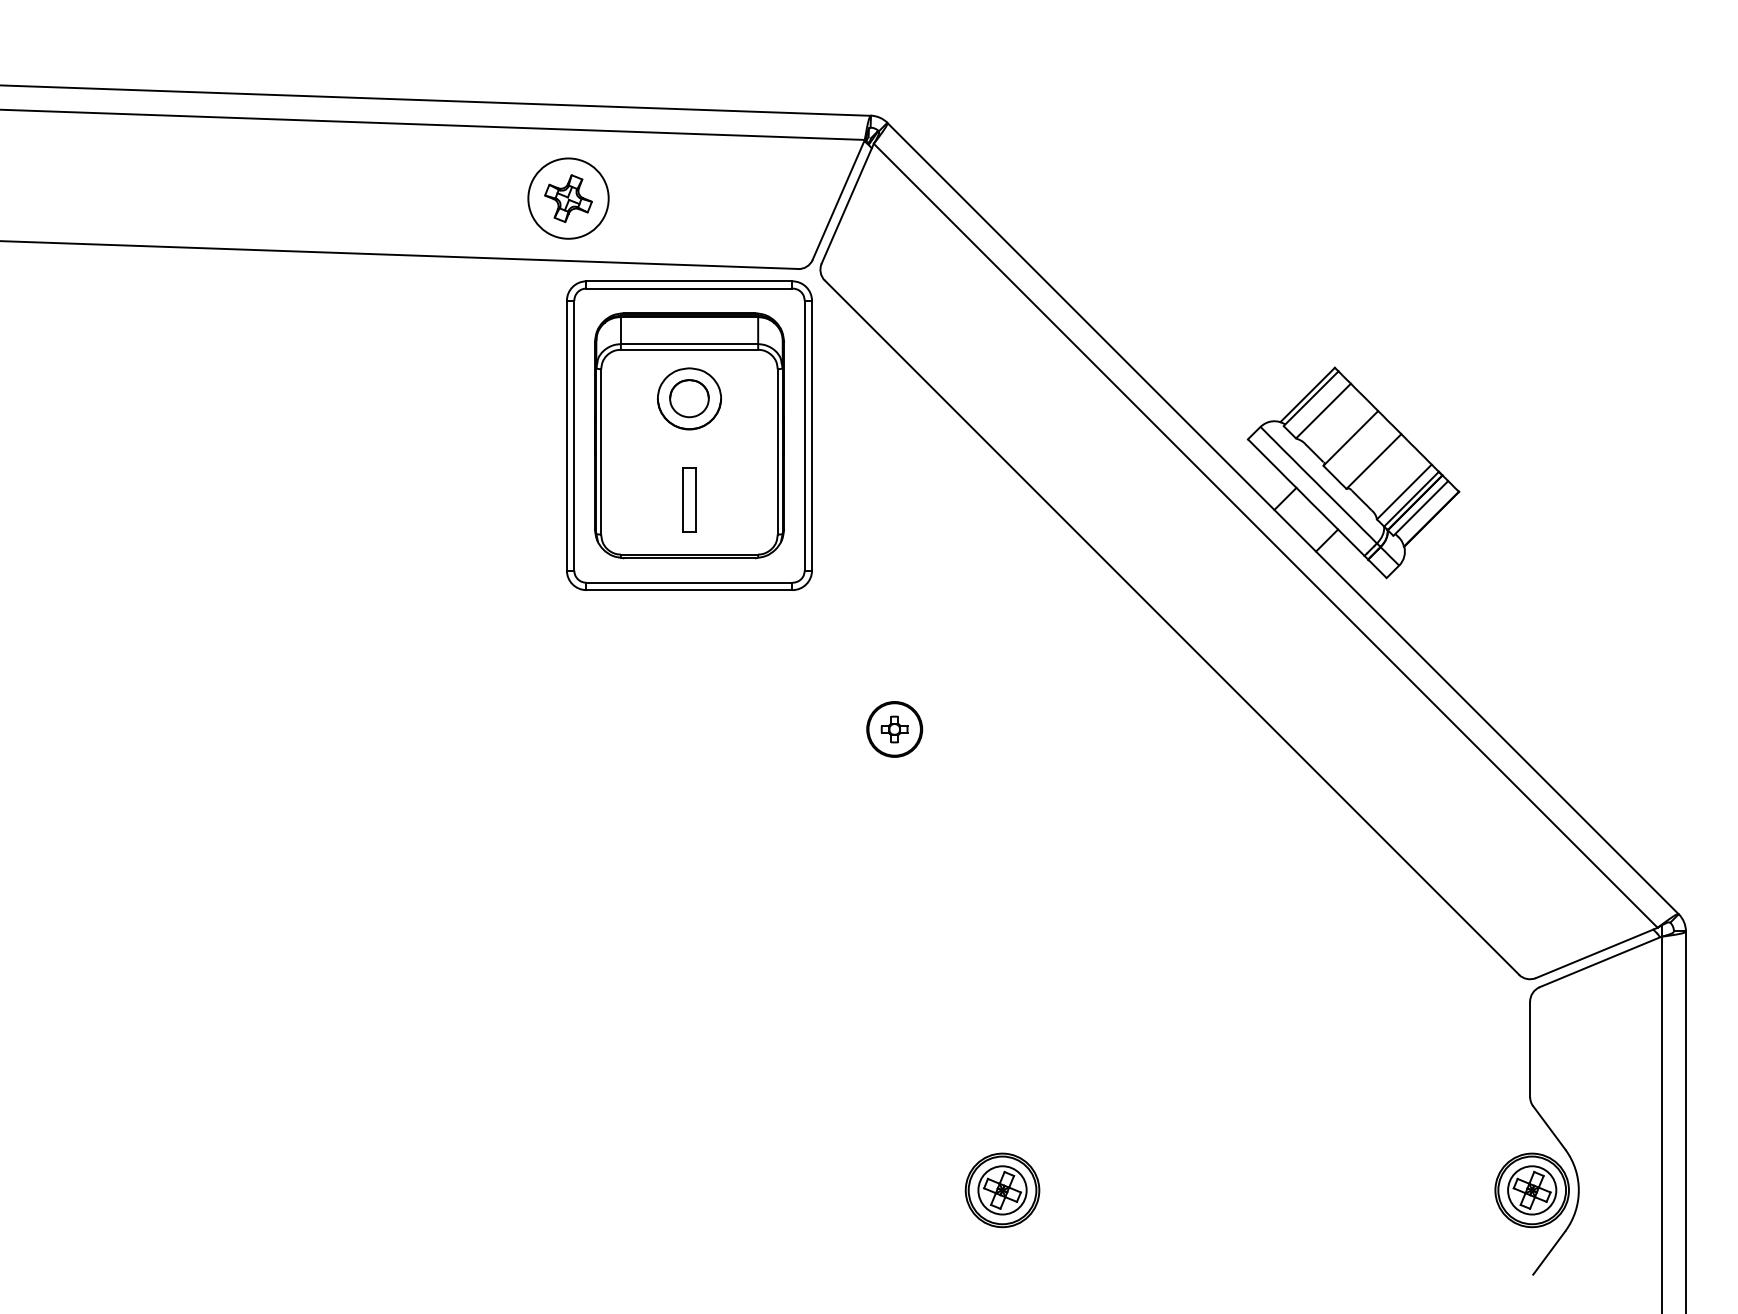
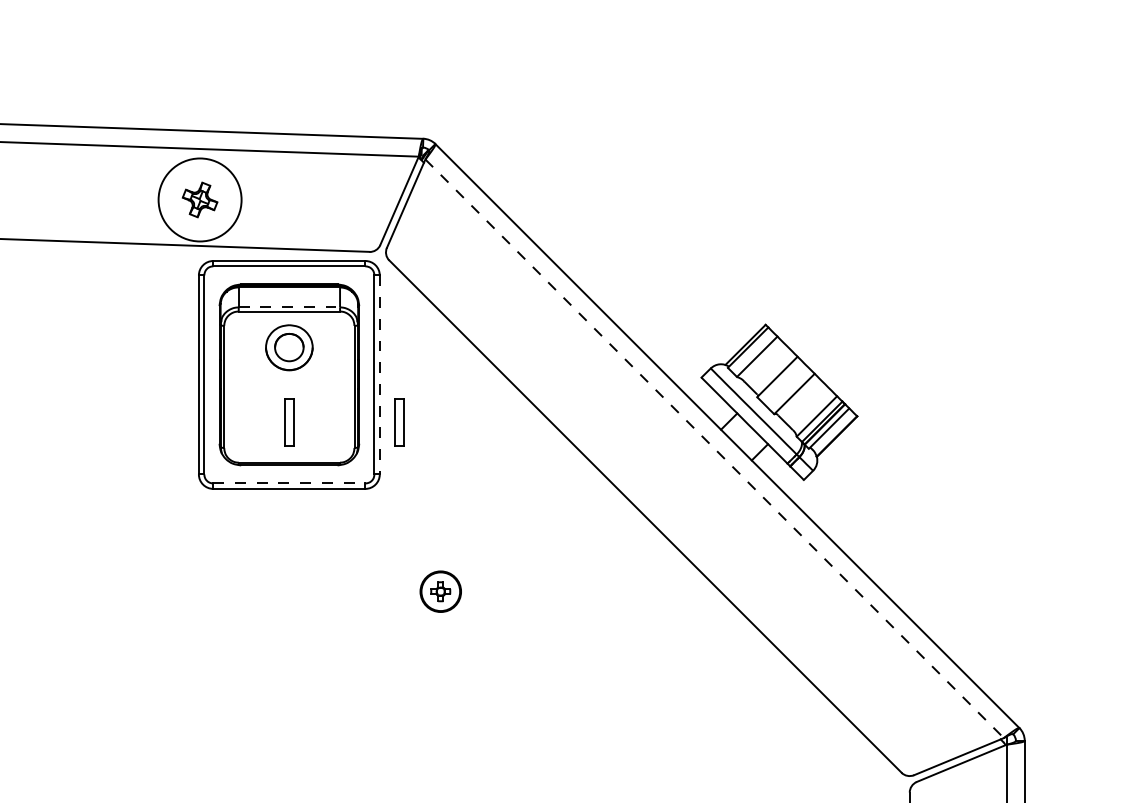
circle: (568, 198) -> (200, 199), size x1.4
line: (689, 344) -> (289, 307), solid -> dashed
line: (812, 435) -> (380, 374), solid -> dashed
part: (838, 499) -> (399, 422), added
line: (1266, 536) -> (715, 449), solid -> dashed
line: (689, 582) -> (289, 483), solid -> dashed

